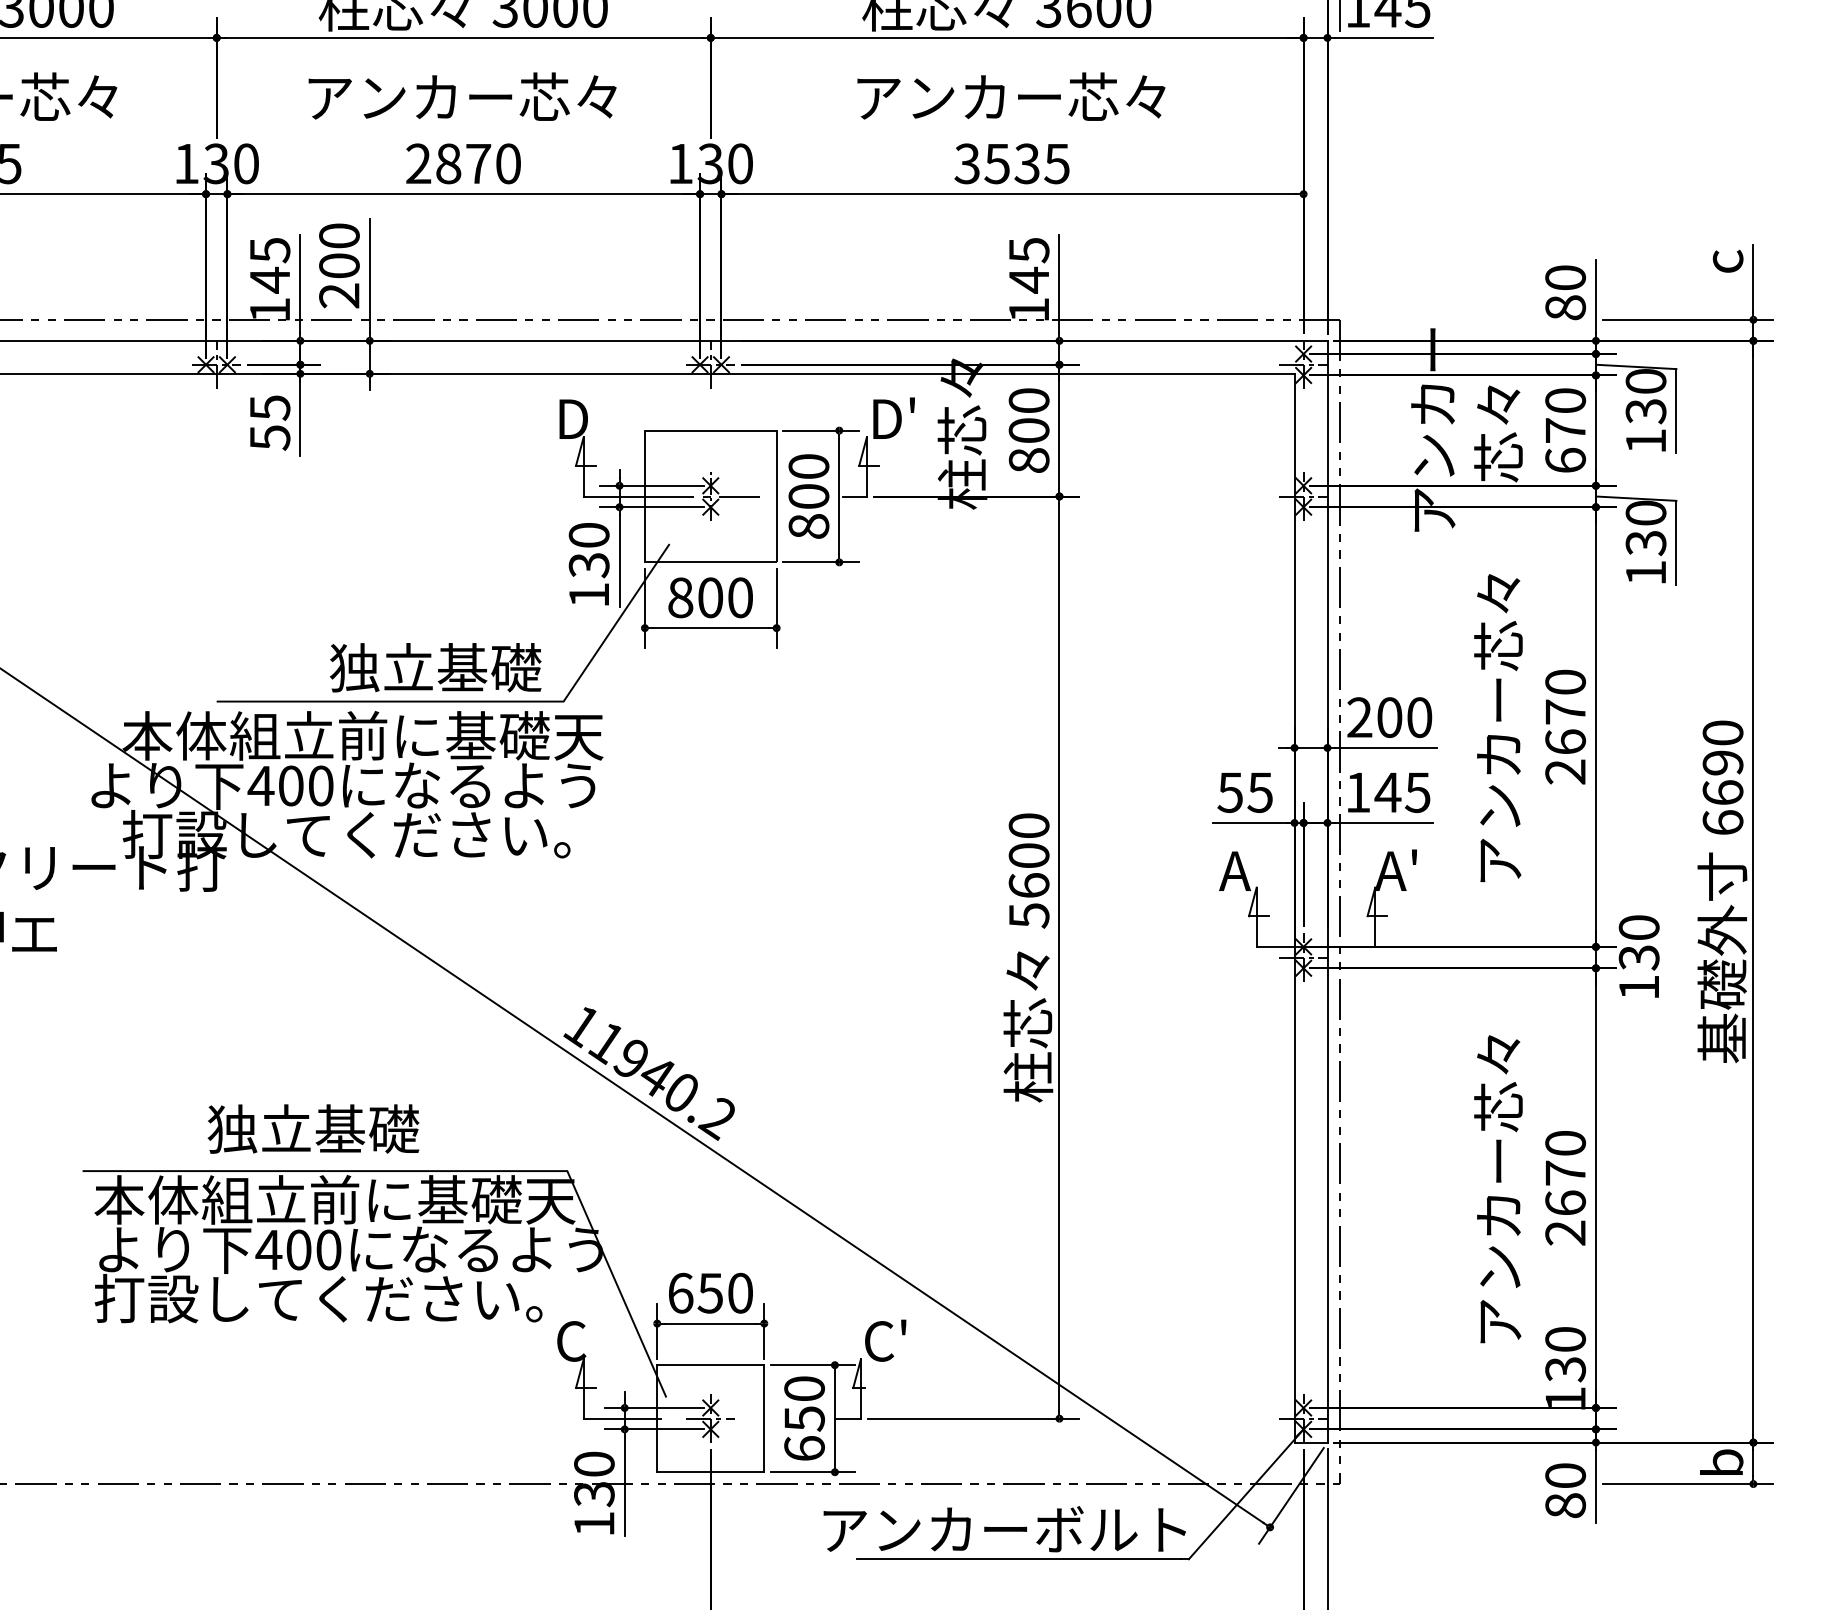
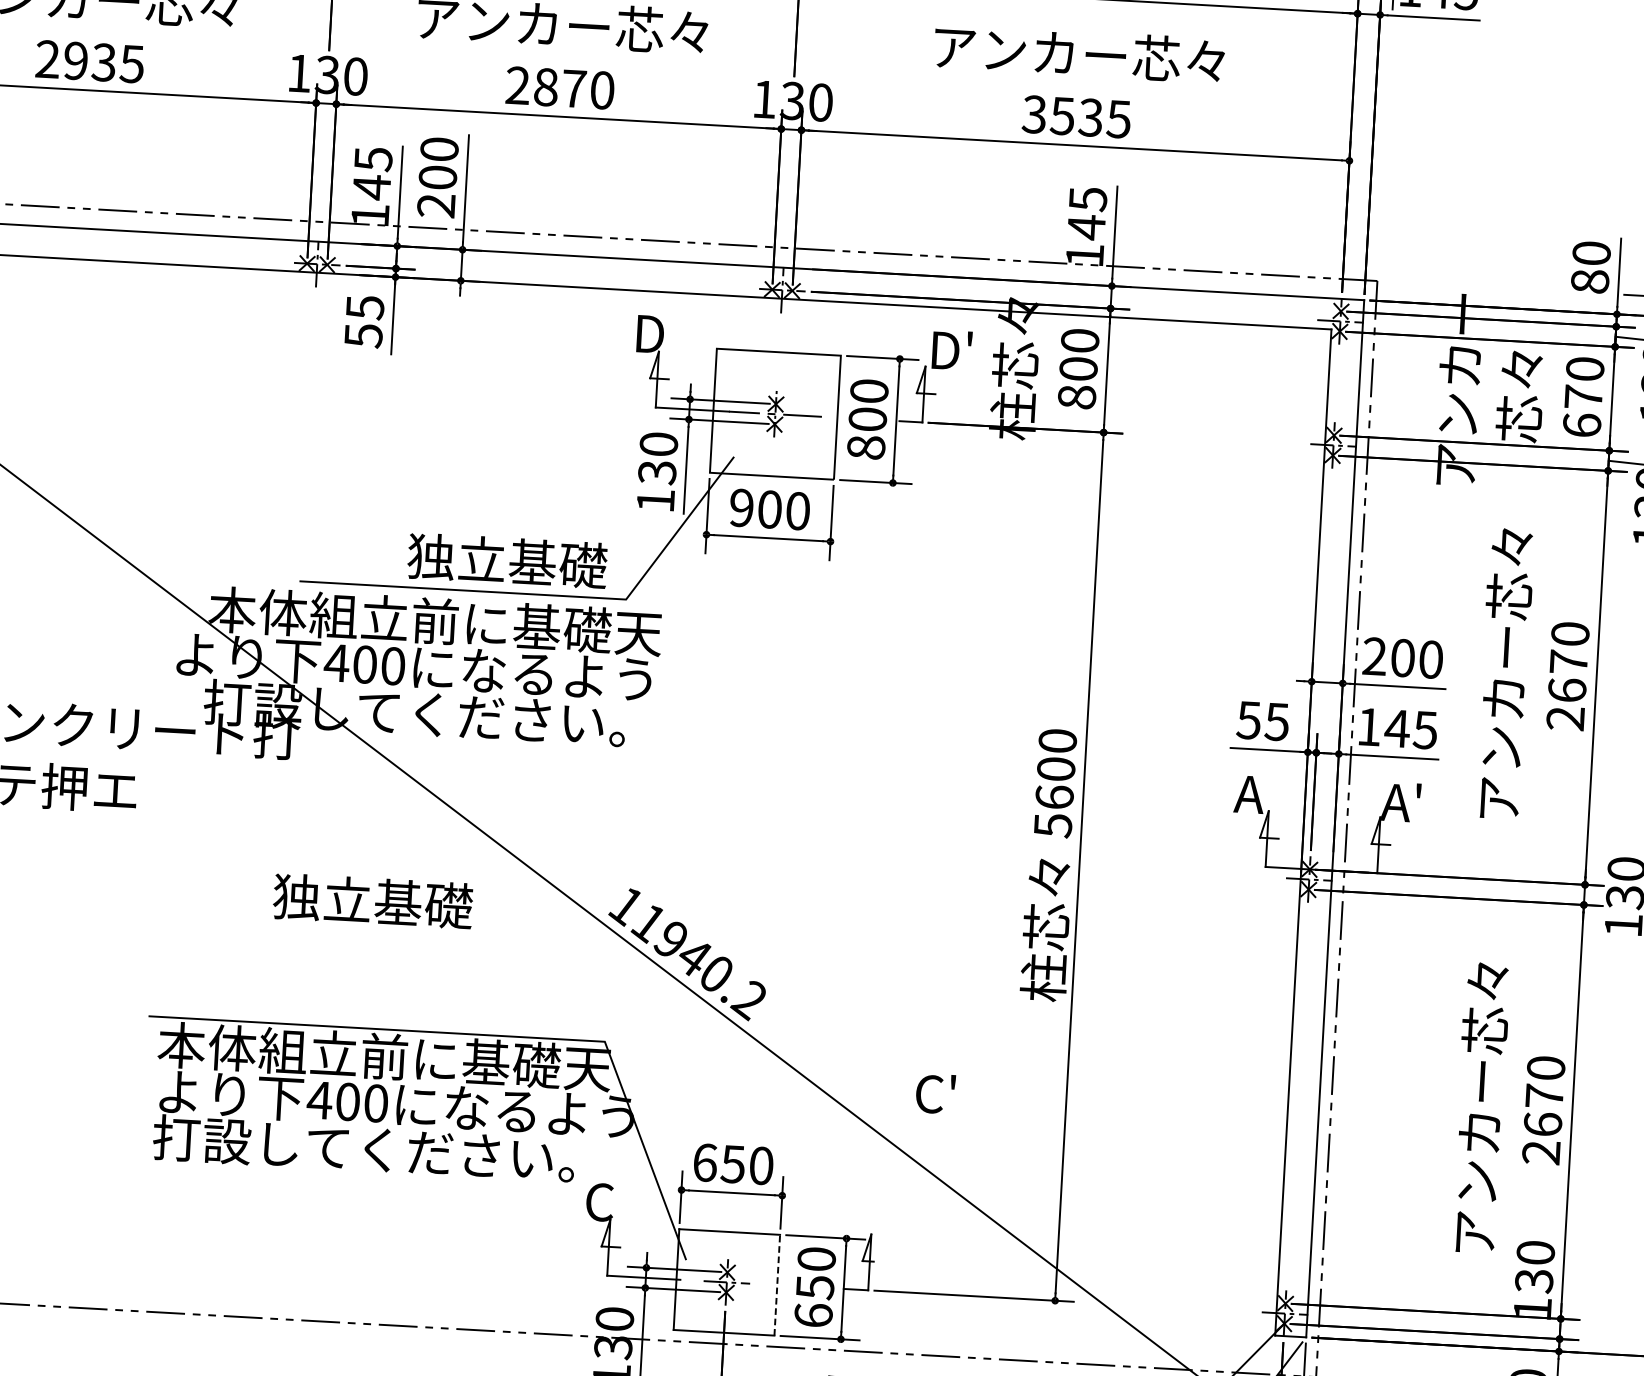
text: (680, 597) -> (741, 507), 800 -> 900
text: (313, 1128) -> (373, 900), moved
text: (885, 1340) -> (935, 1093), moved
line: (764, 1418) -> (777, 1285), solid -> dashed

